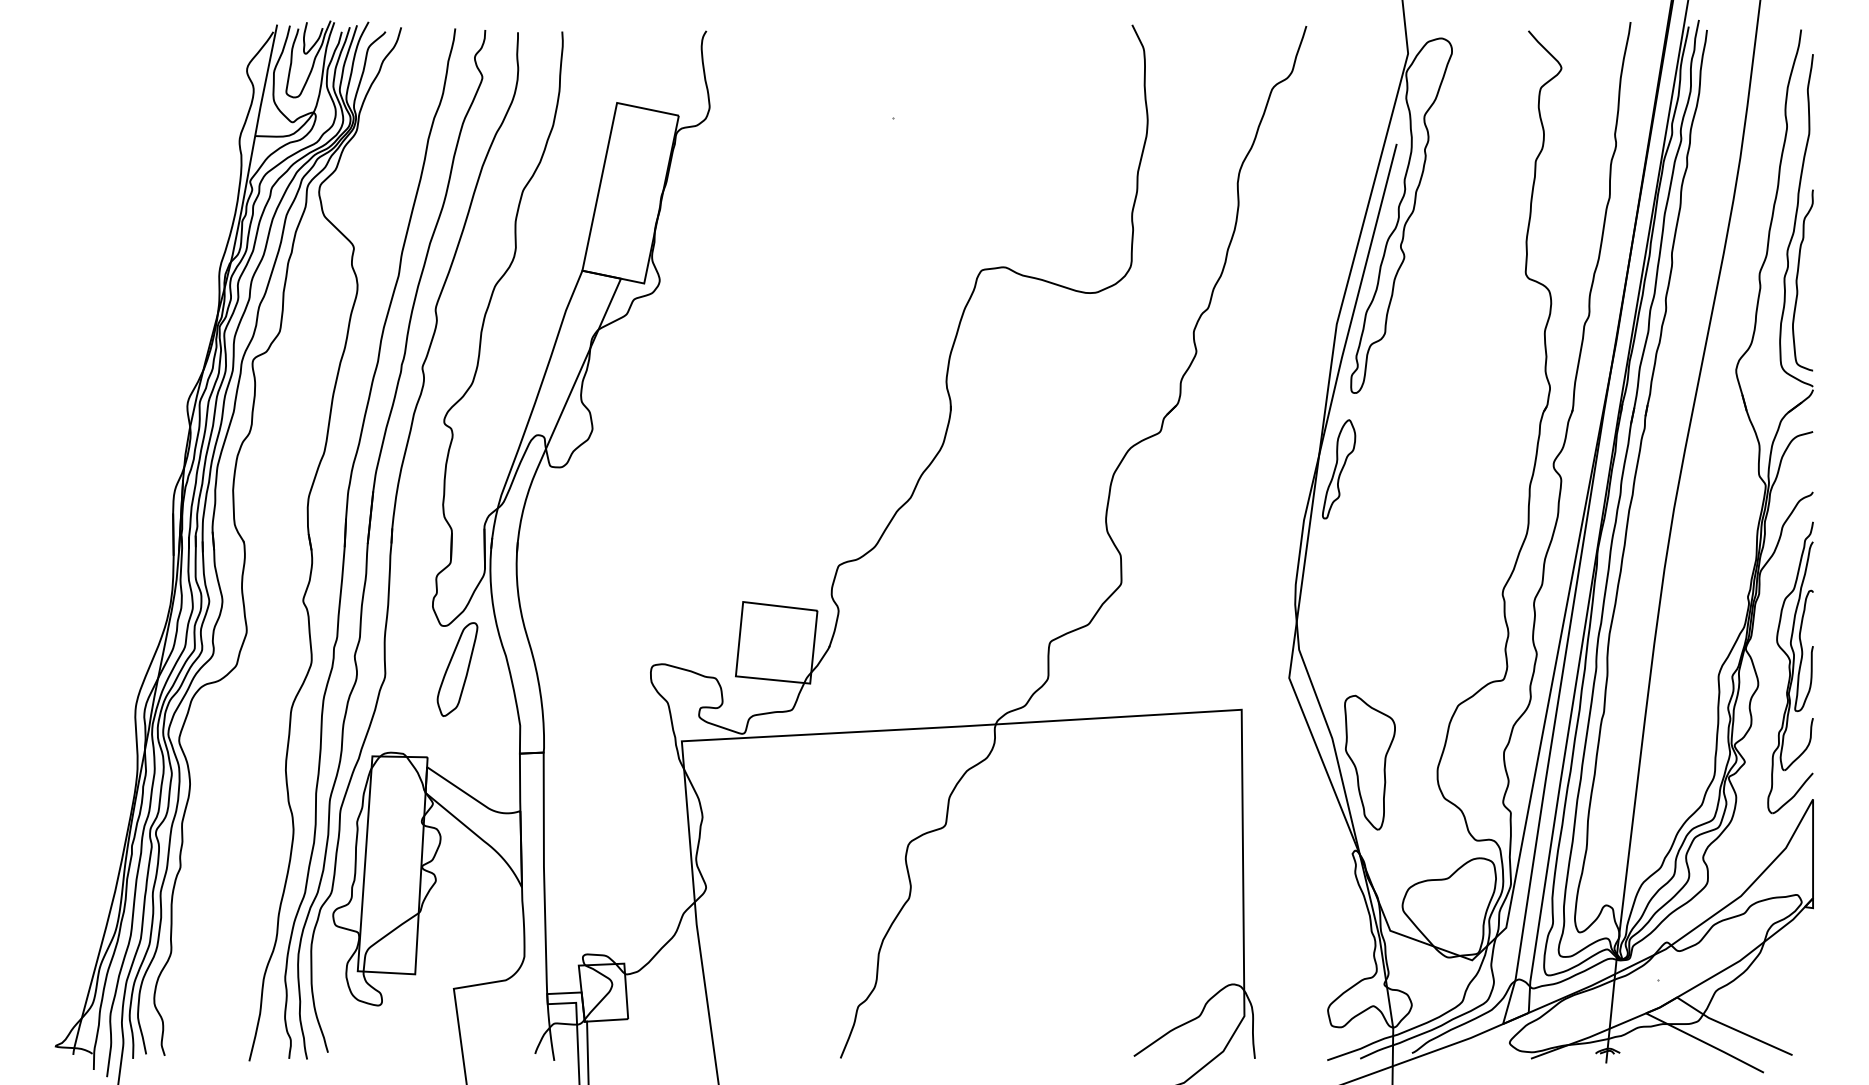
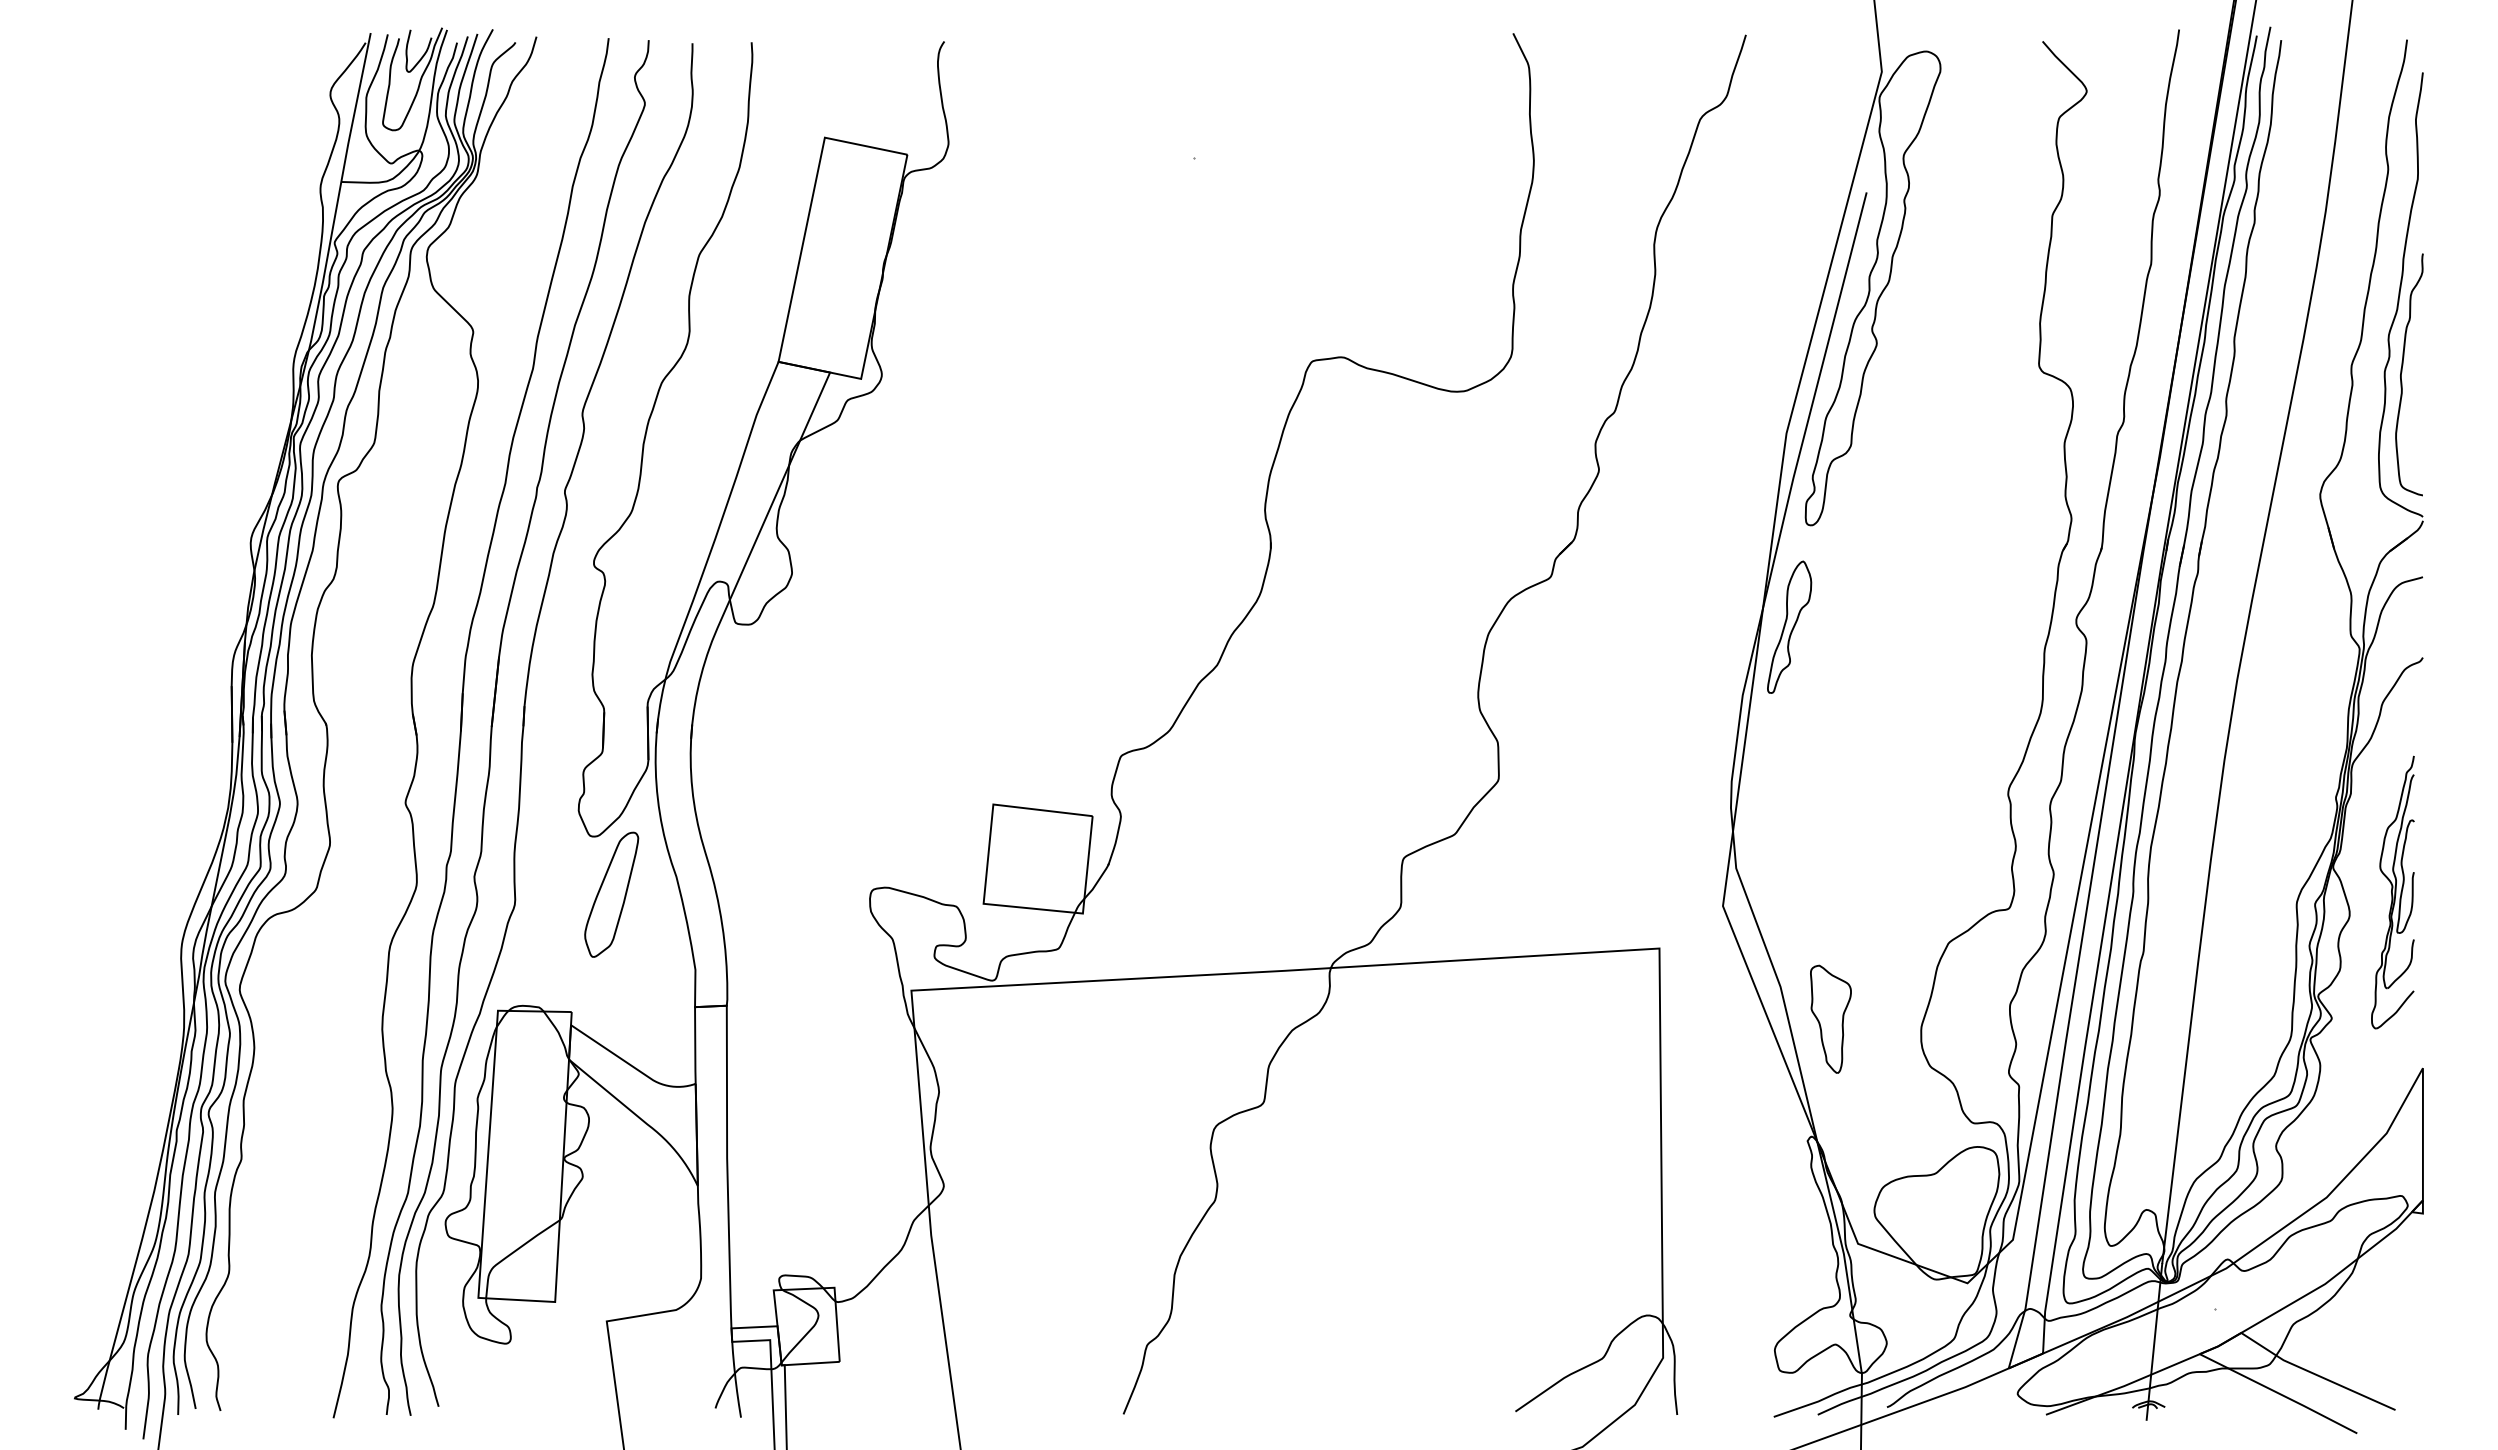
part: (1790, 667) -> (2392, 892), size x0.7
part: (1369, 762) -> (1830, 1019), size x0.6

